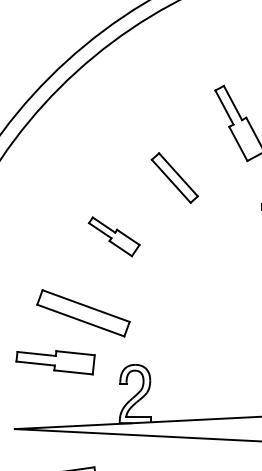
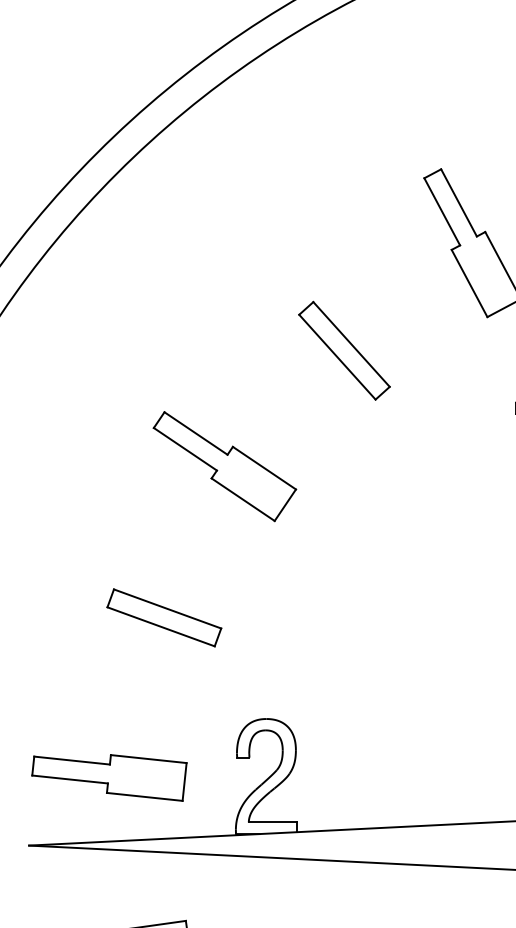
part: (114, 236) -> (225, 465), size x1.43
part: (83, 313) -> (164, 617), size x0.62
part: (55, 362) -> (109, 777), moved

